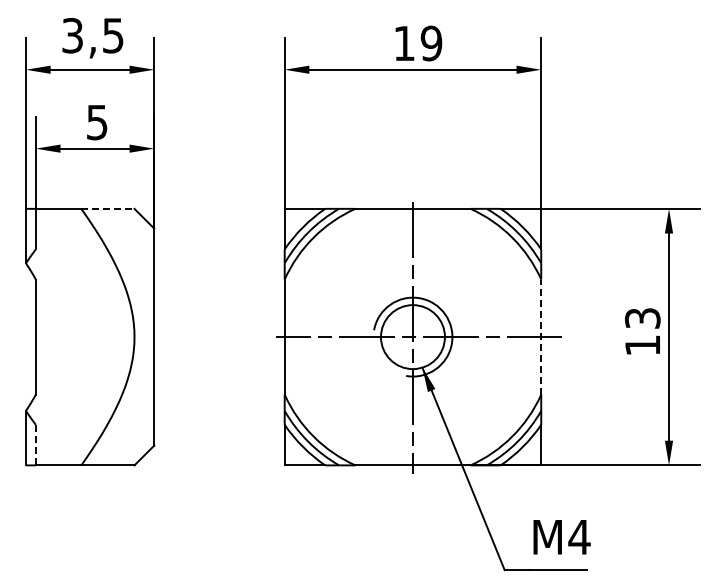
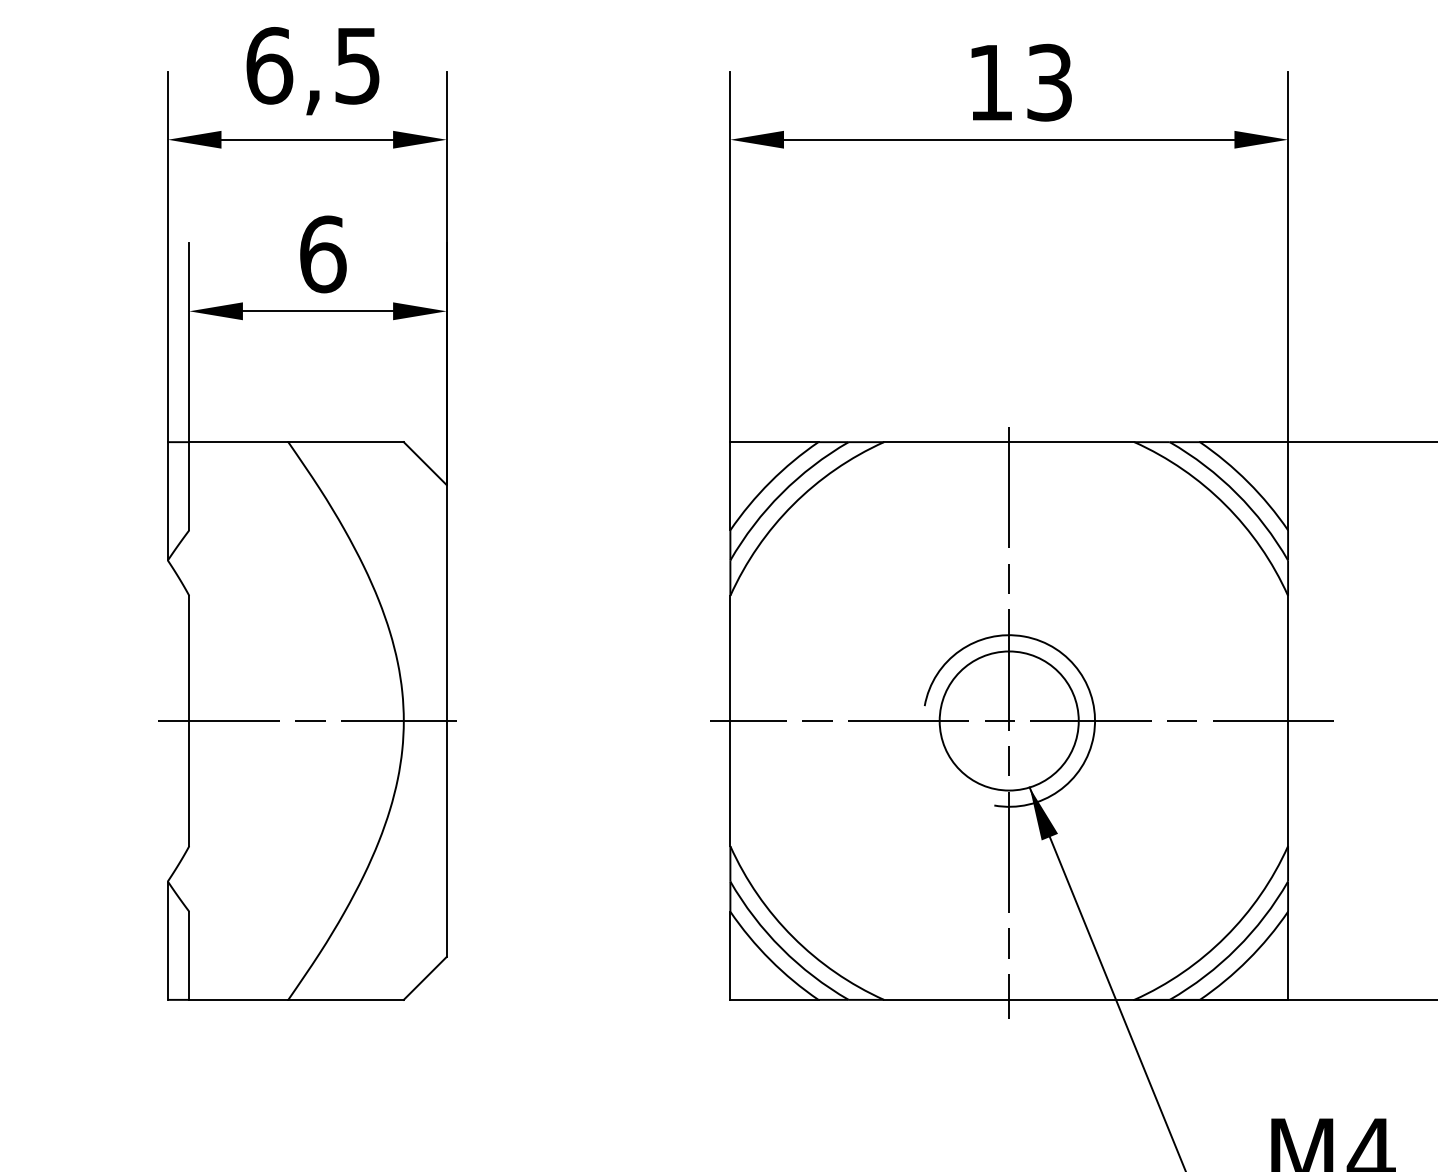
text: (72, 35) -> (269, 65), 3,5 -> 6,5
text: (431, 43) -> (1049, 82), 19 -> 13
text: (97, 122) -> (323, 254), 5 -> 6
line: (107, 208) -> (345, 441), dashed -> solid
line: (90, 337) -> (308, 721), added
line: (541, 337) -> (1288, 721), dashed -> solid
line: (35, 444) -> (188, 954), dashed -> solid

